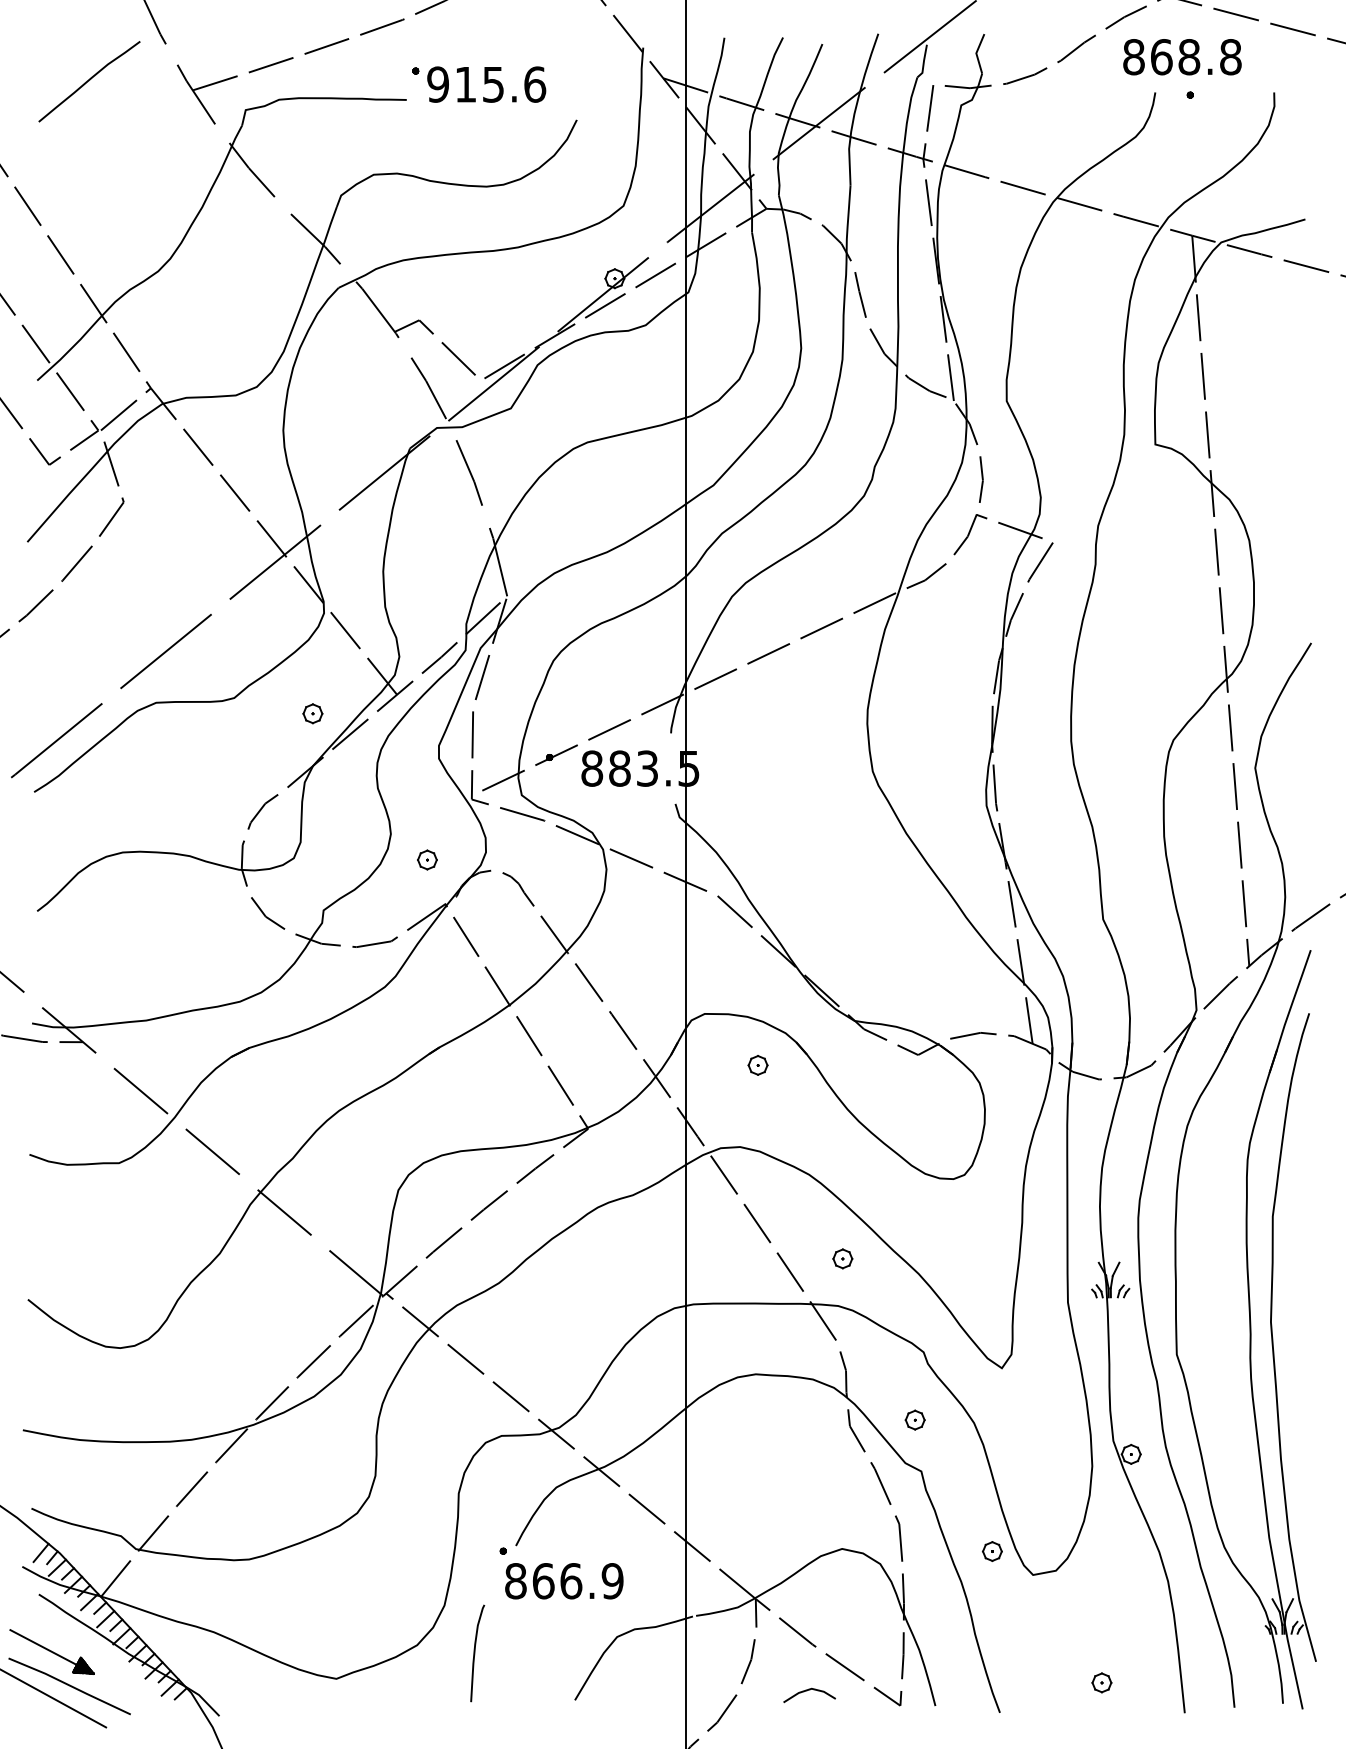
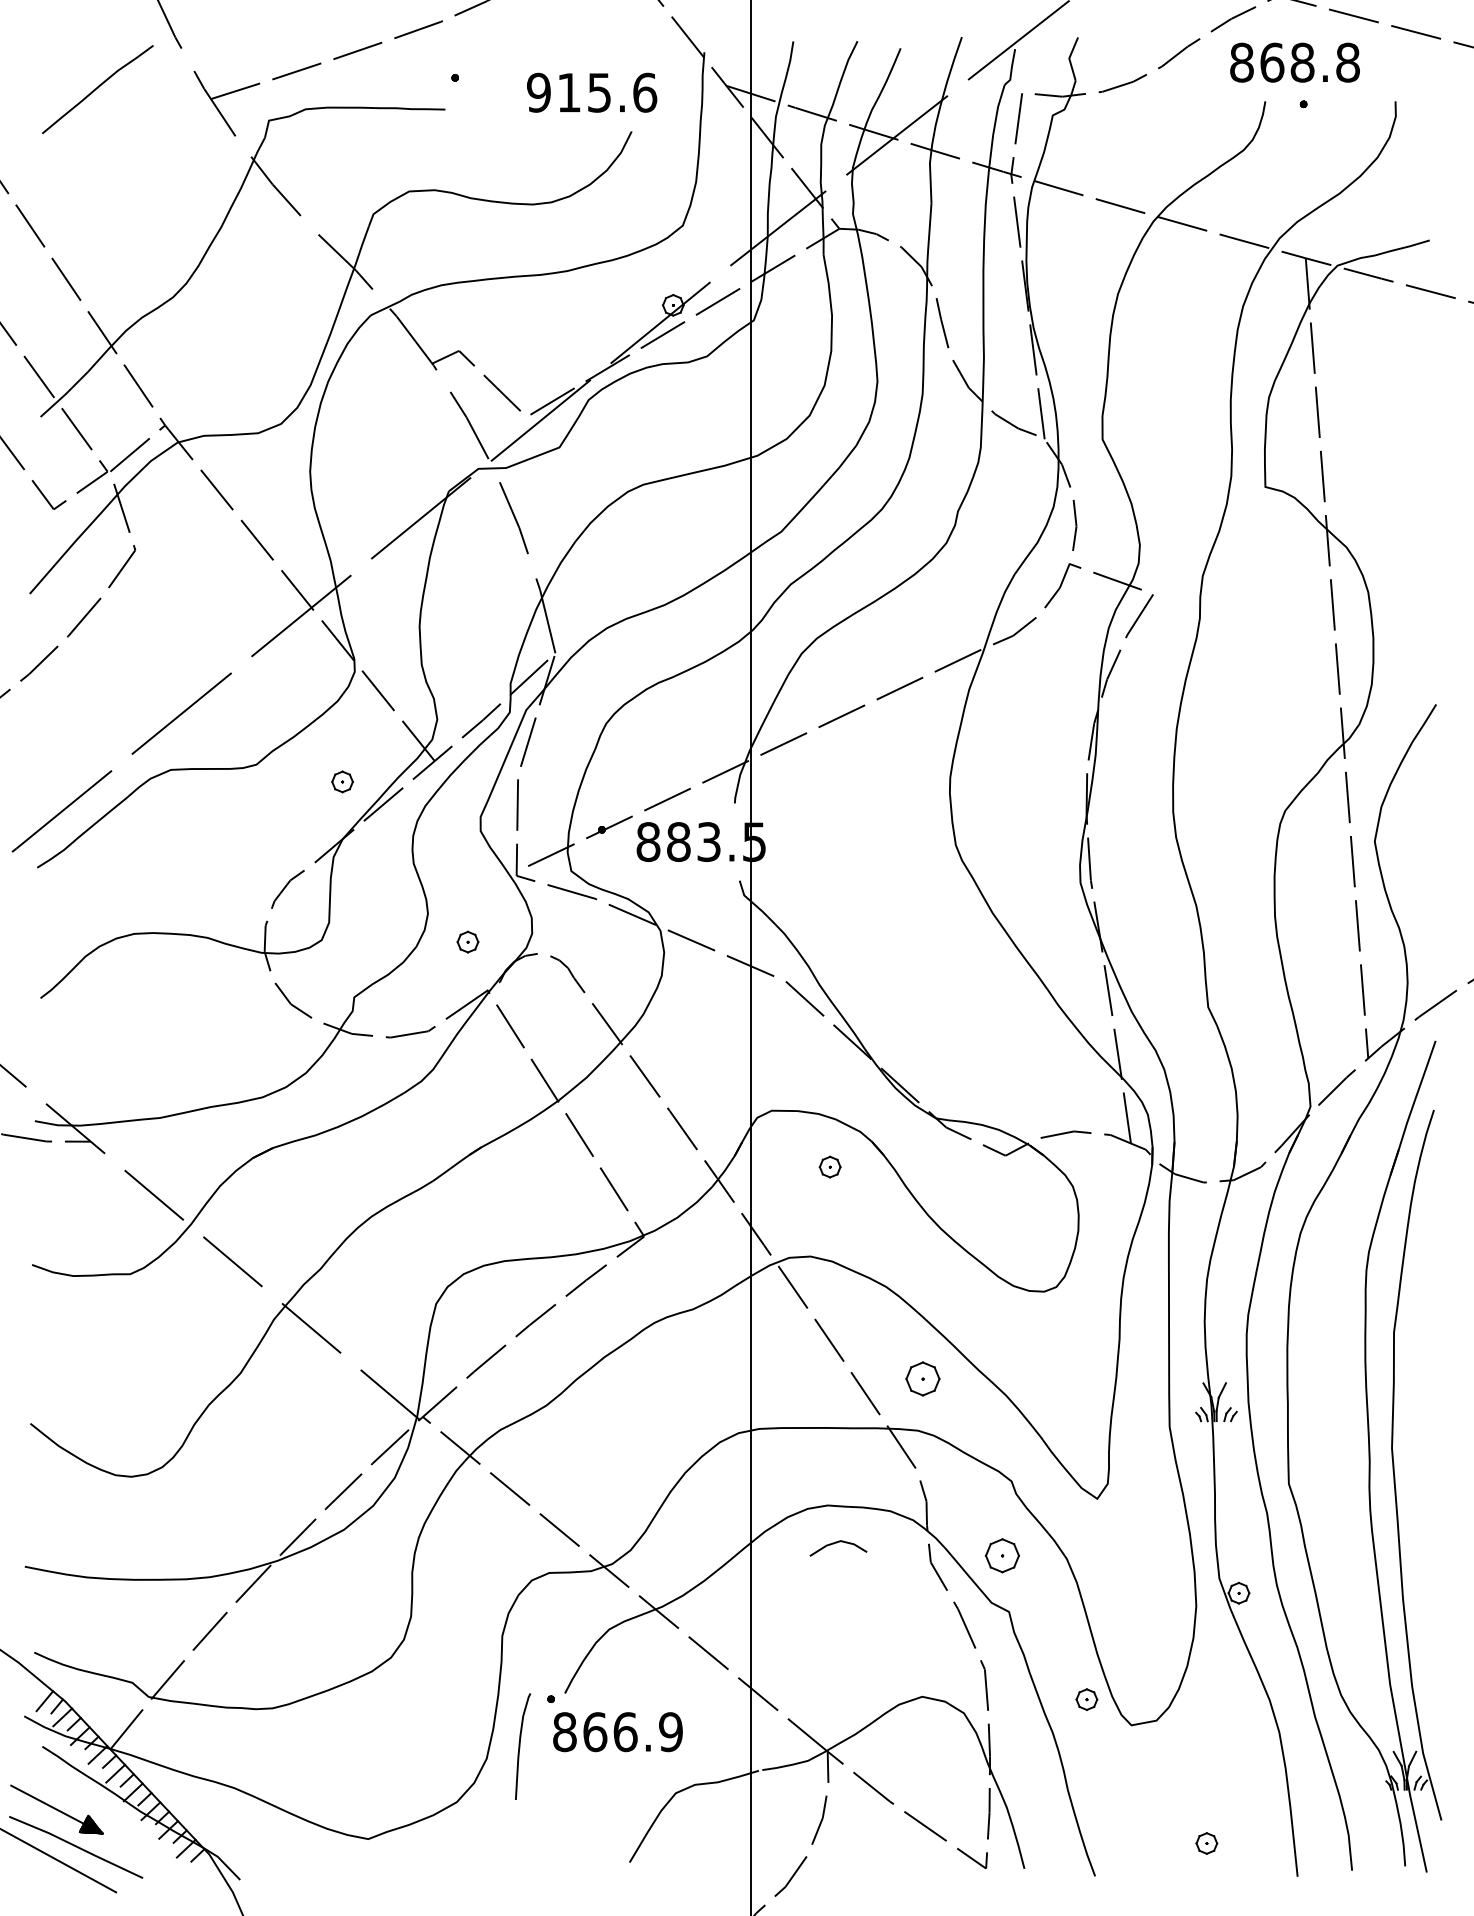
text: (486, 84) -> (591, 92), moved
part: (842, 1258) -> (922, 1378), size x1.6
part: (914, 1419) -> (1001, 1554), size x1.6
curve: (475, 1653) -> (520, 1746), moved
line: (807, 1691) -> (836, 1544), moved

